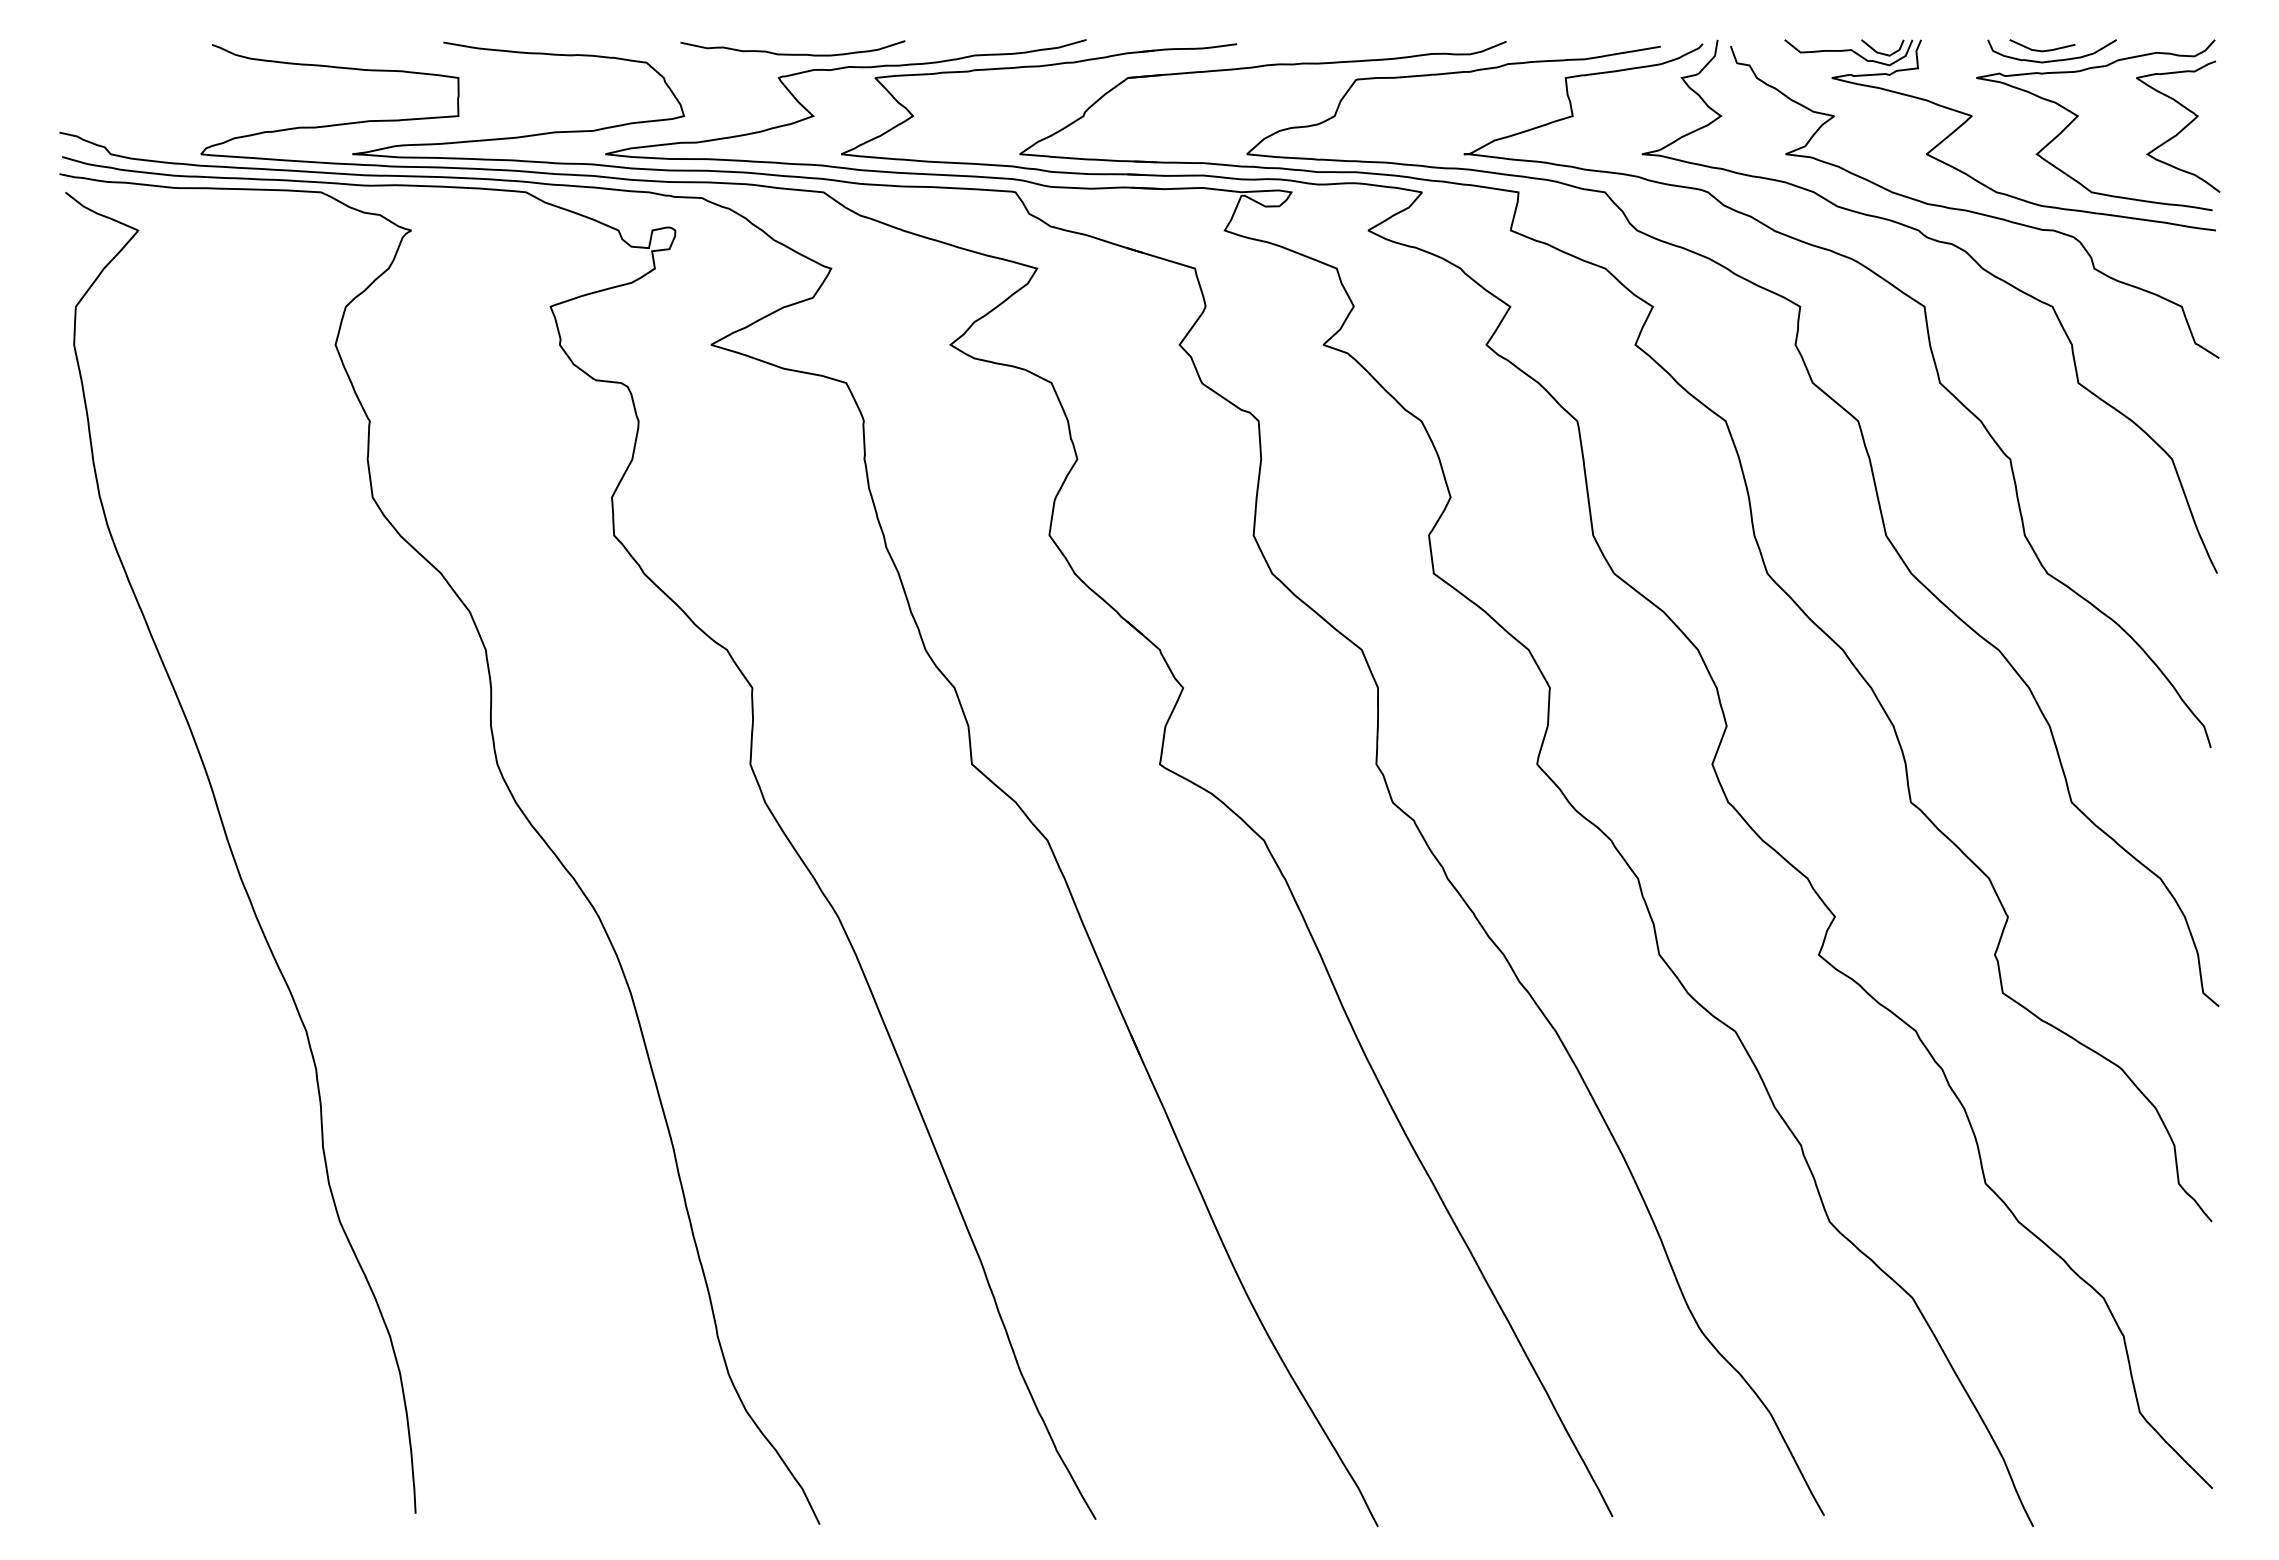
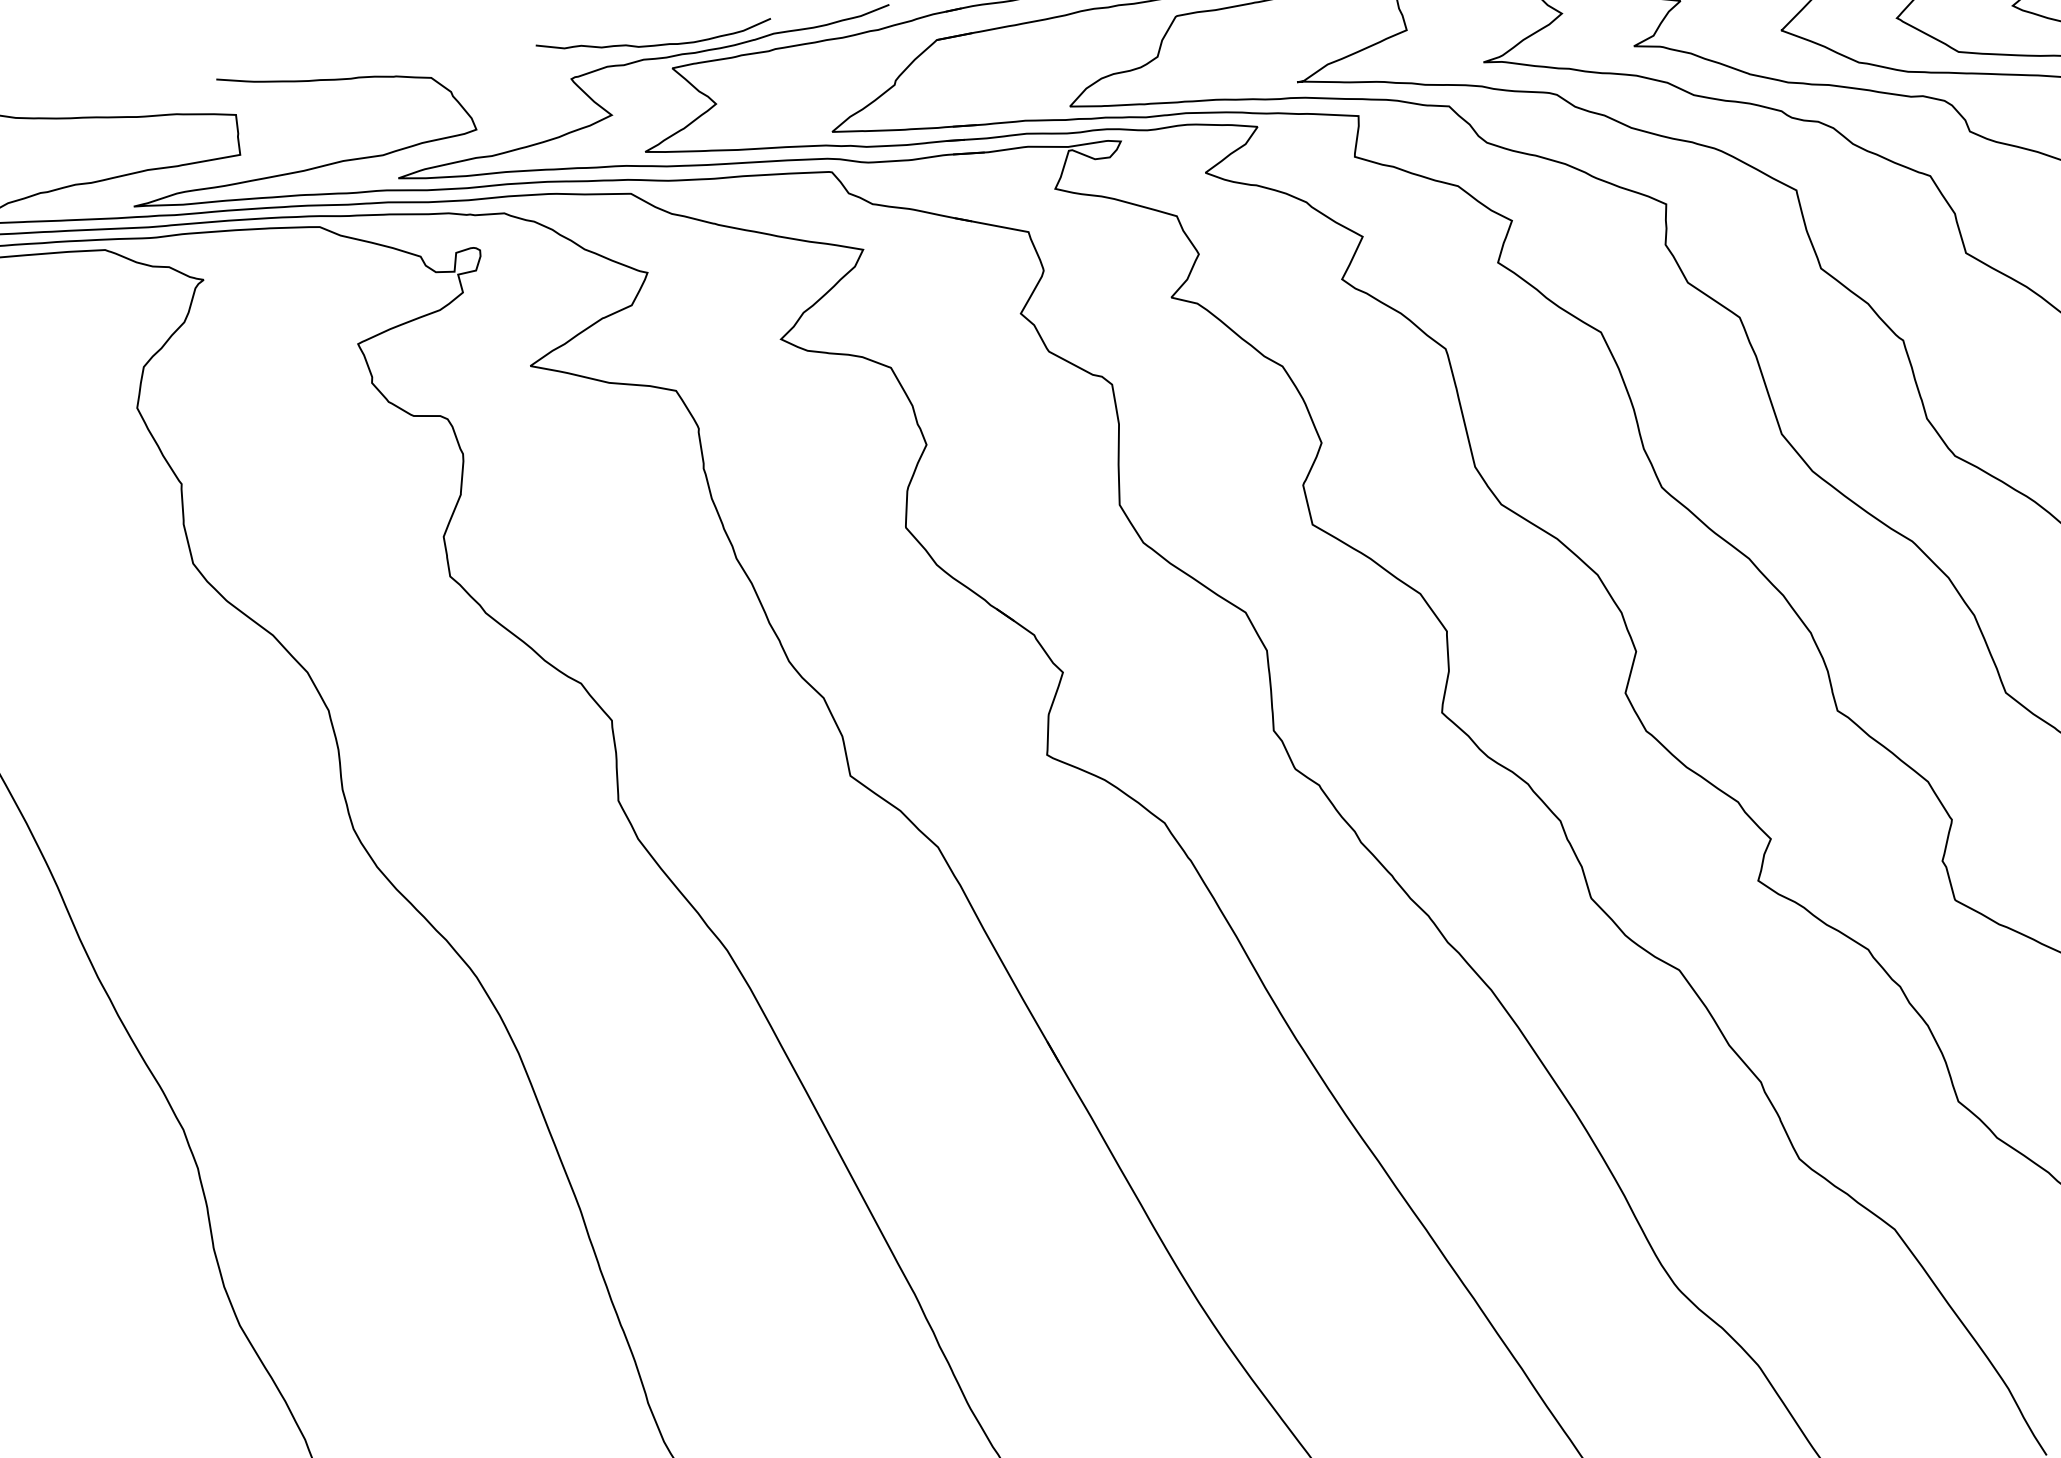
curve: (792, 53) -> (654, 44), moved

